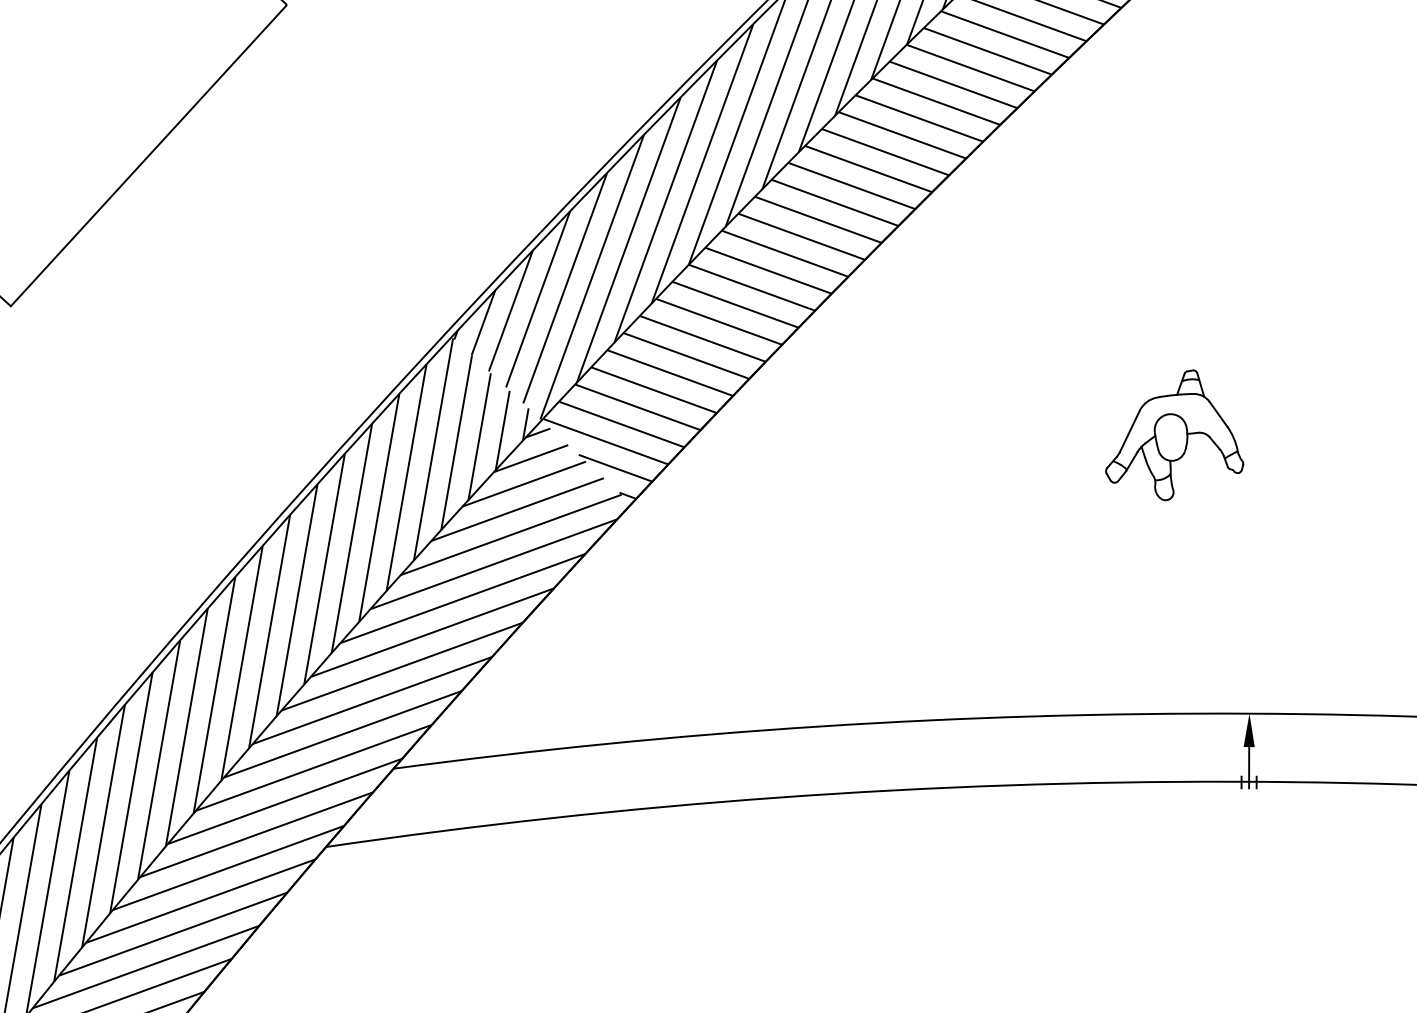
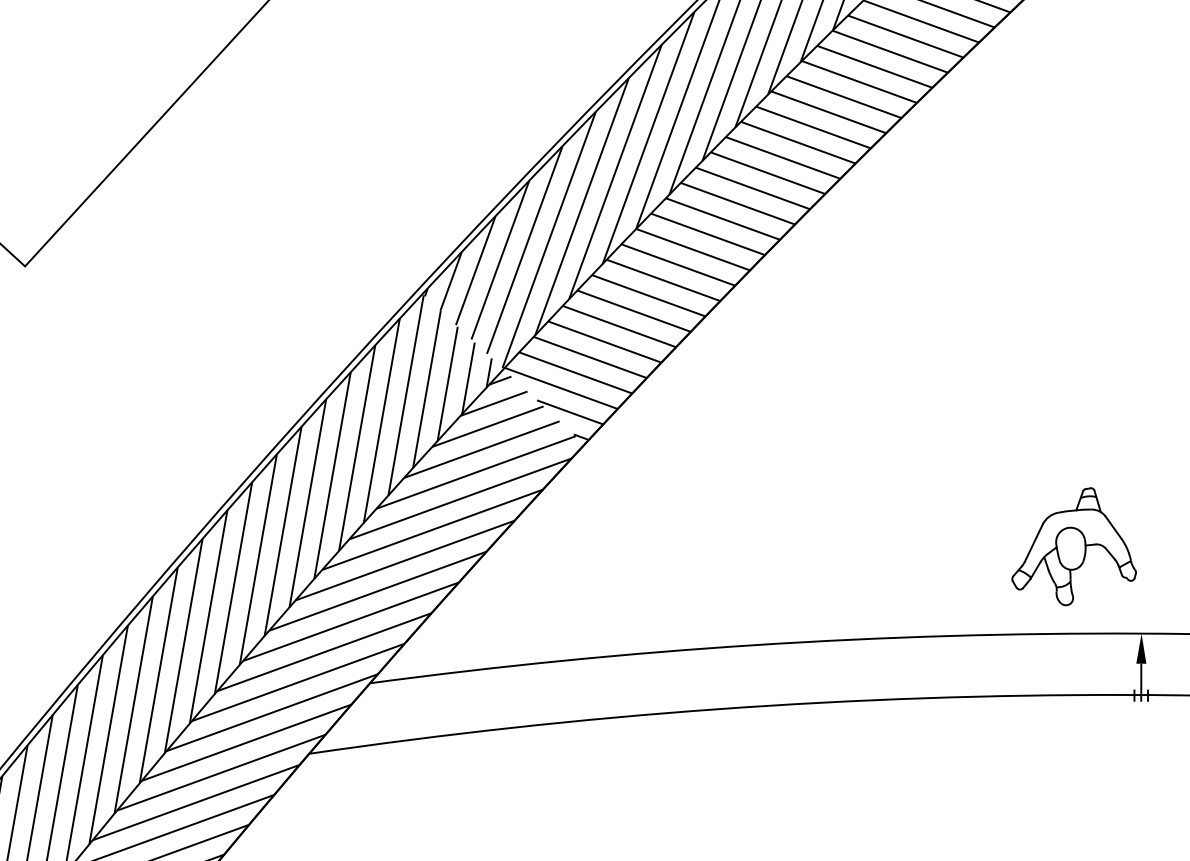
part: (1174, 435) -> (1073, 546), moved

